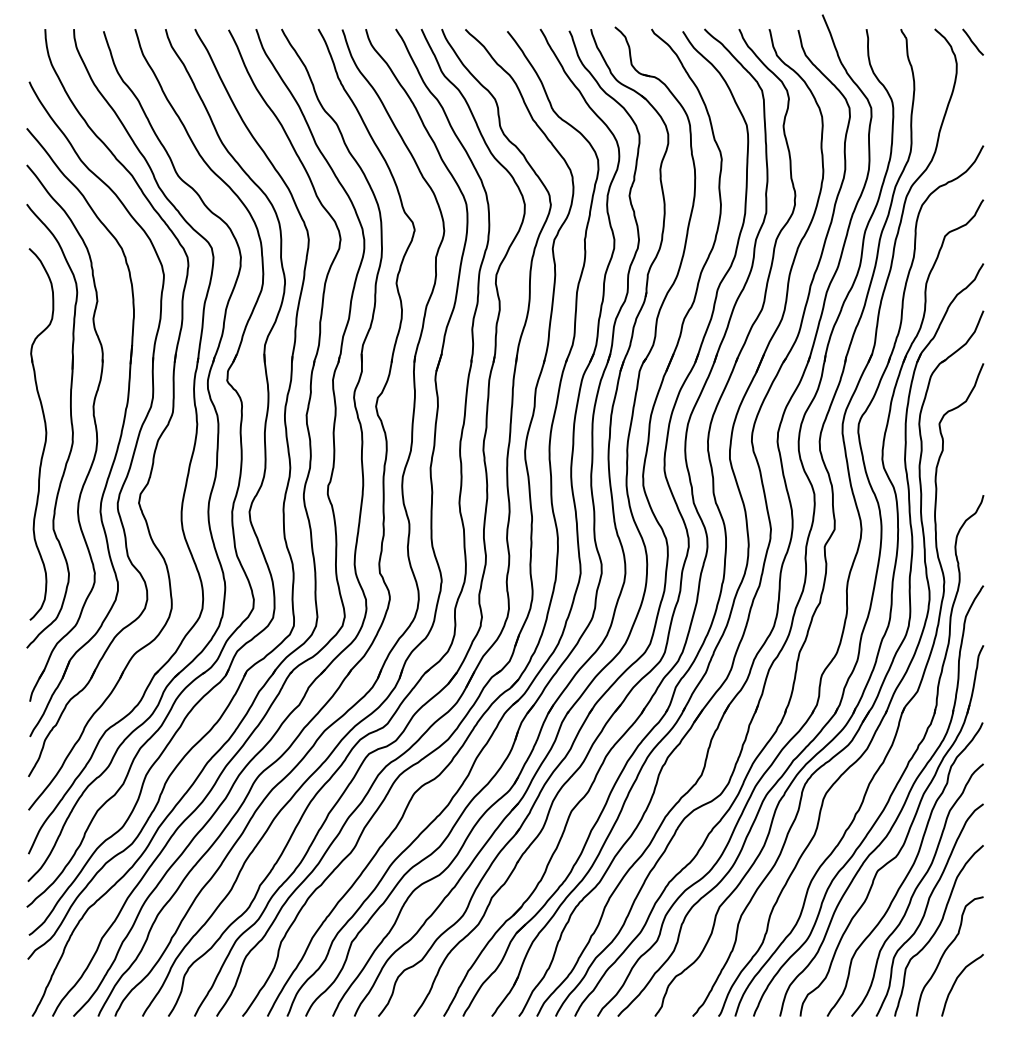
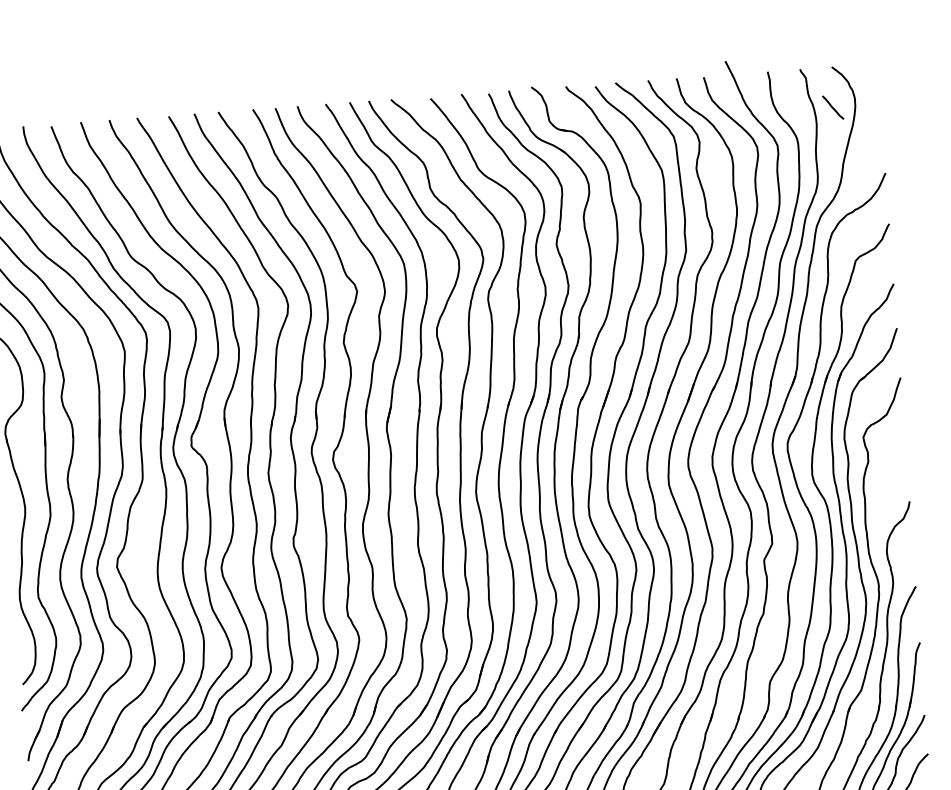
line: (972, 41) -> (832, 106), moved

